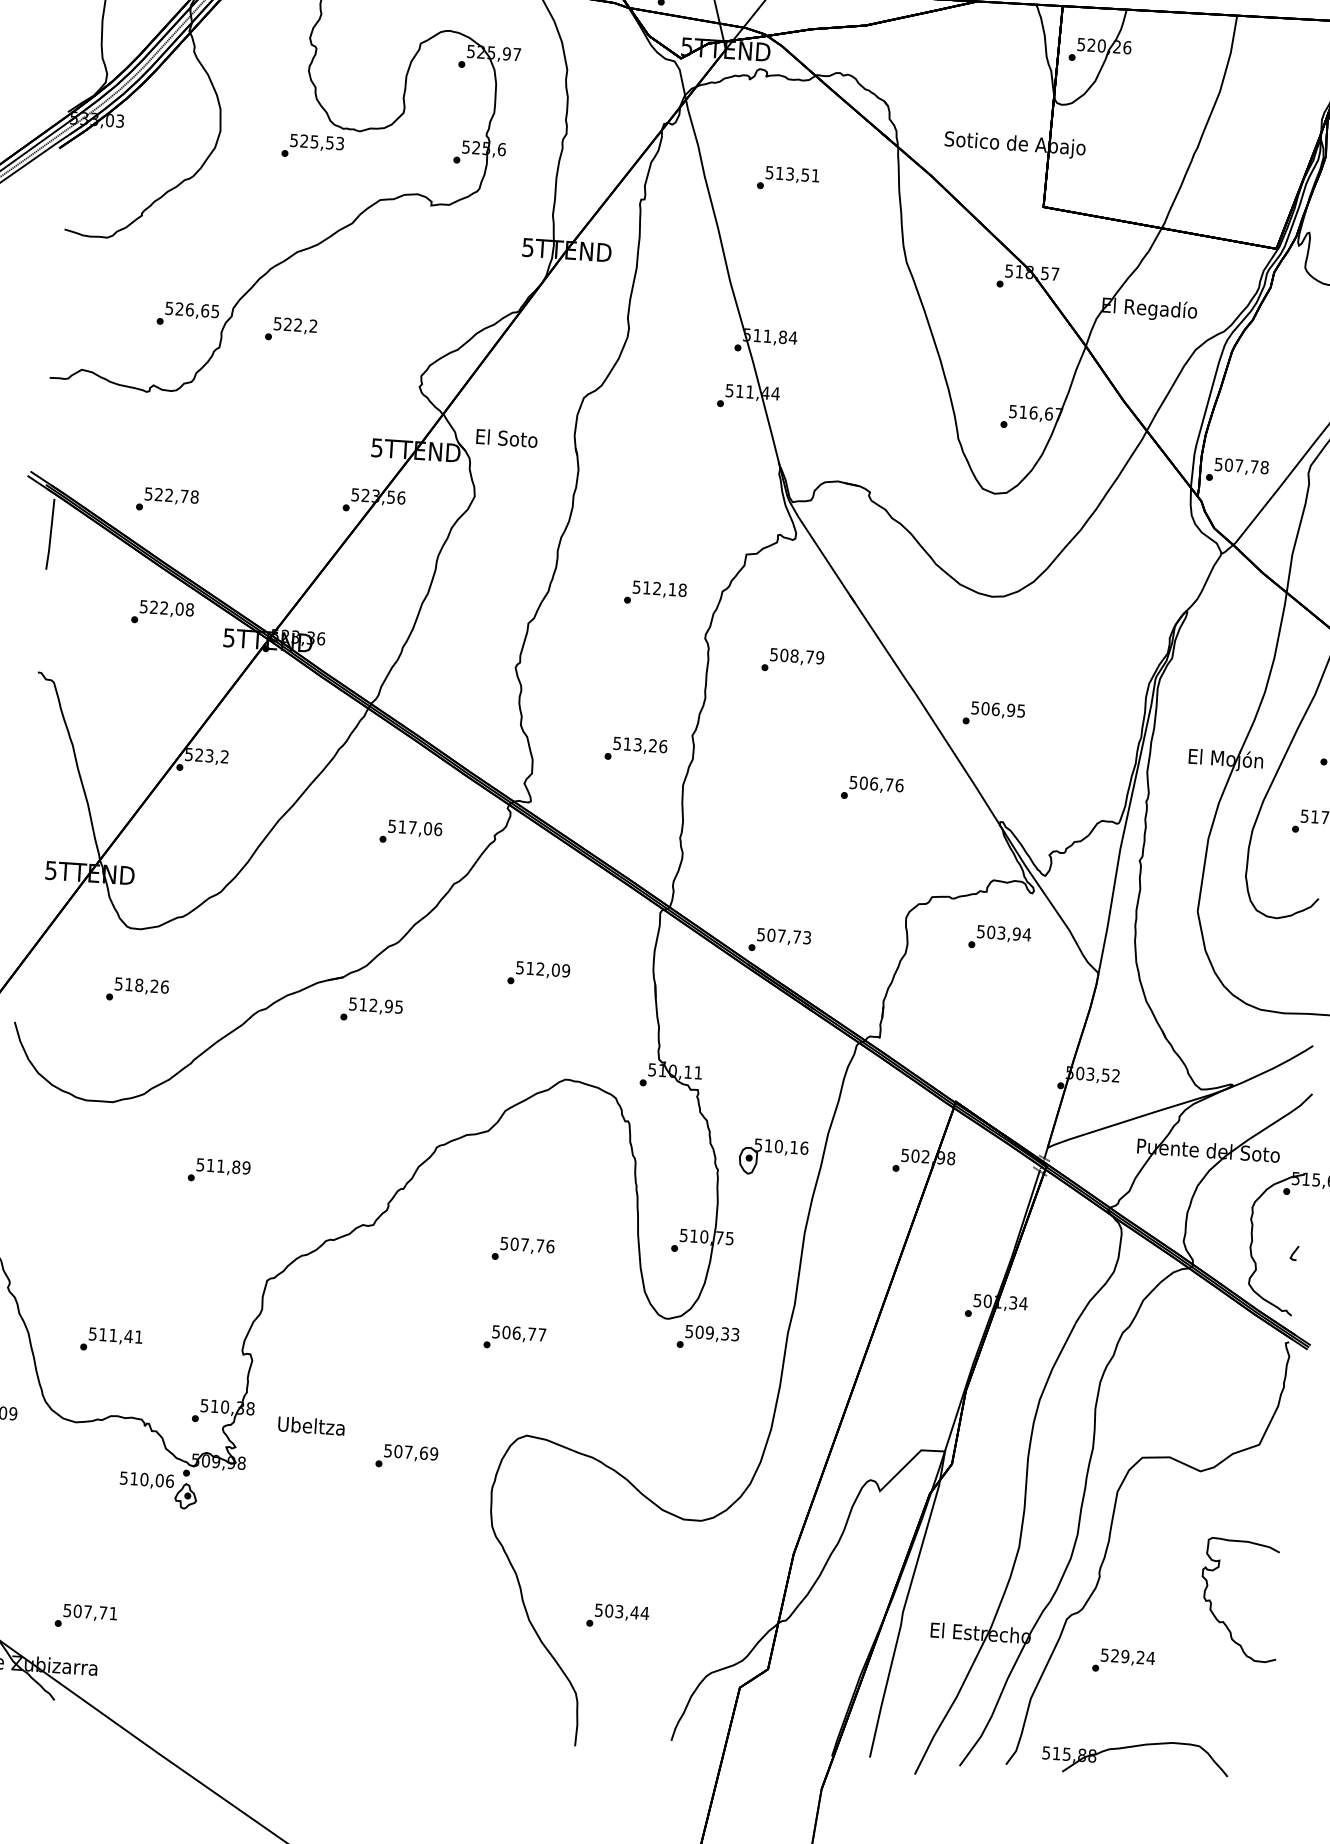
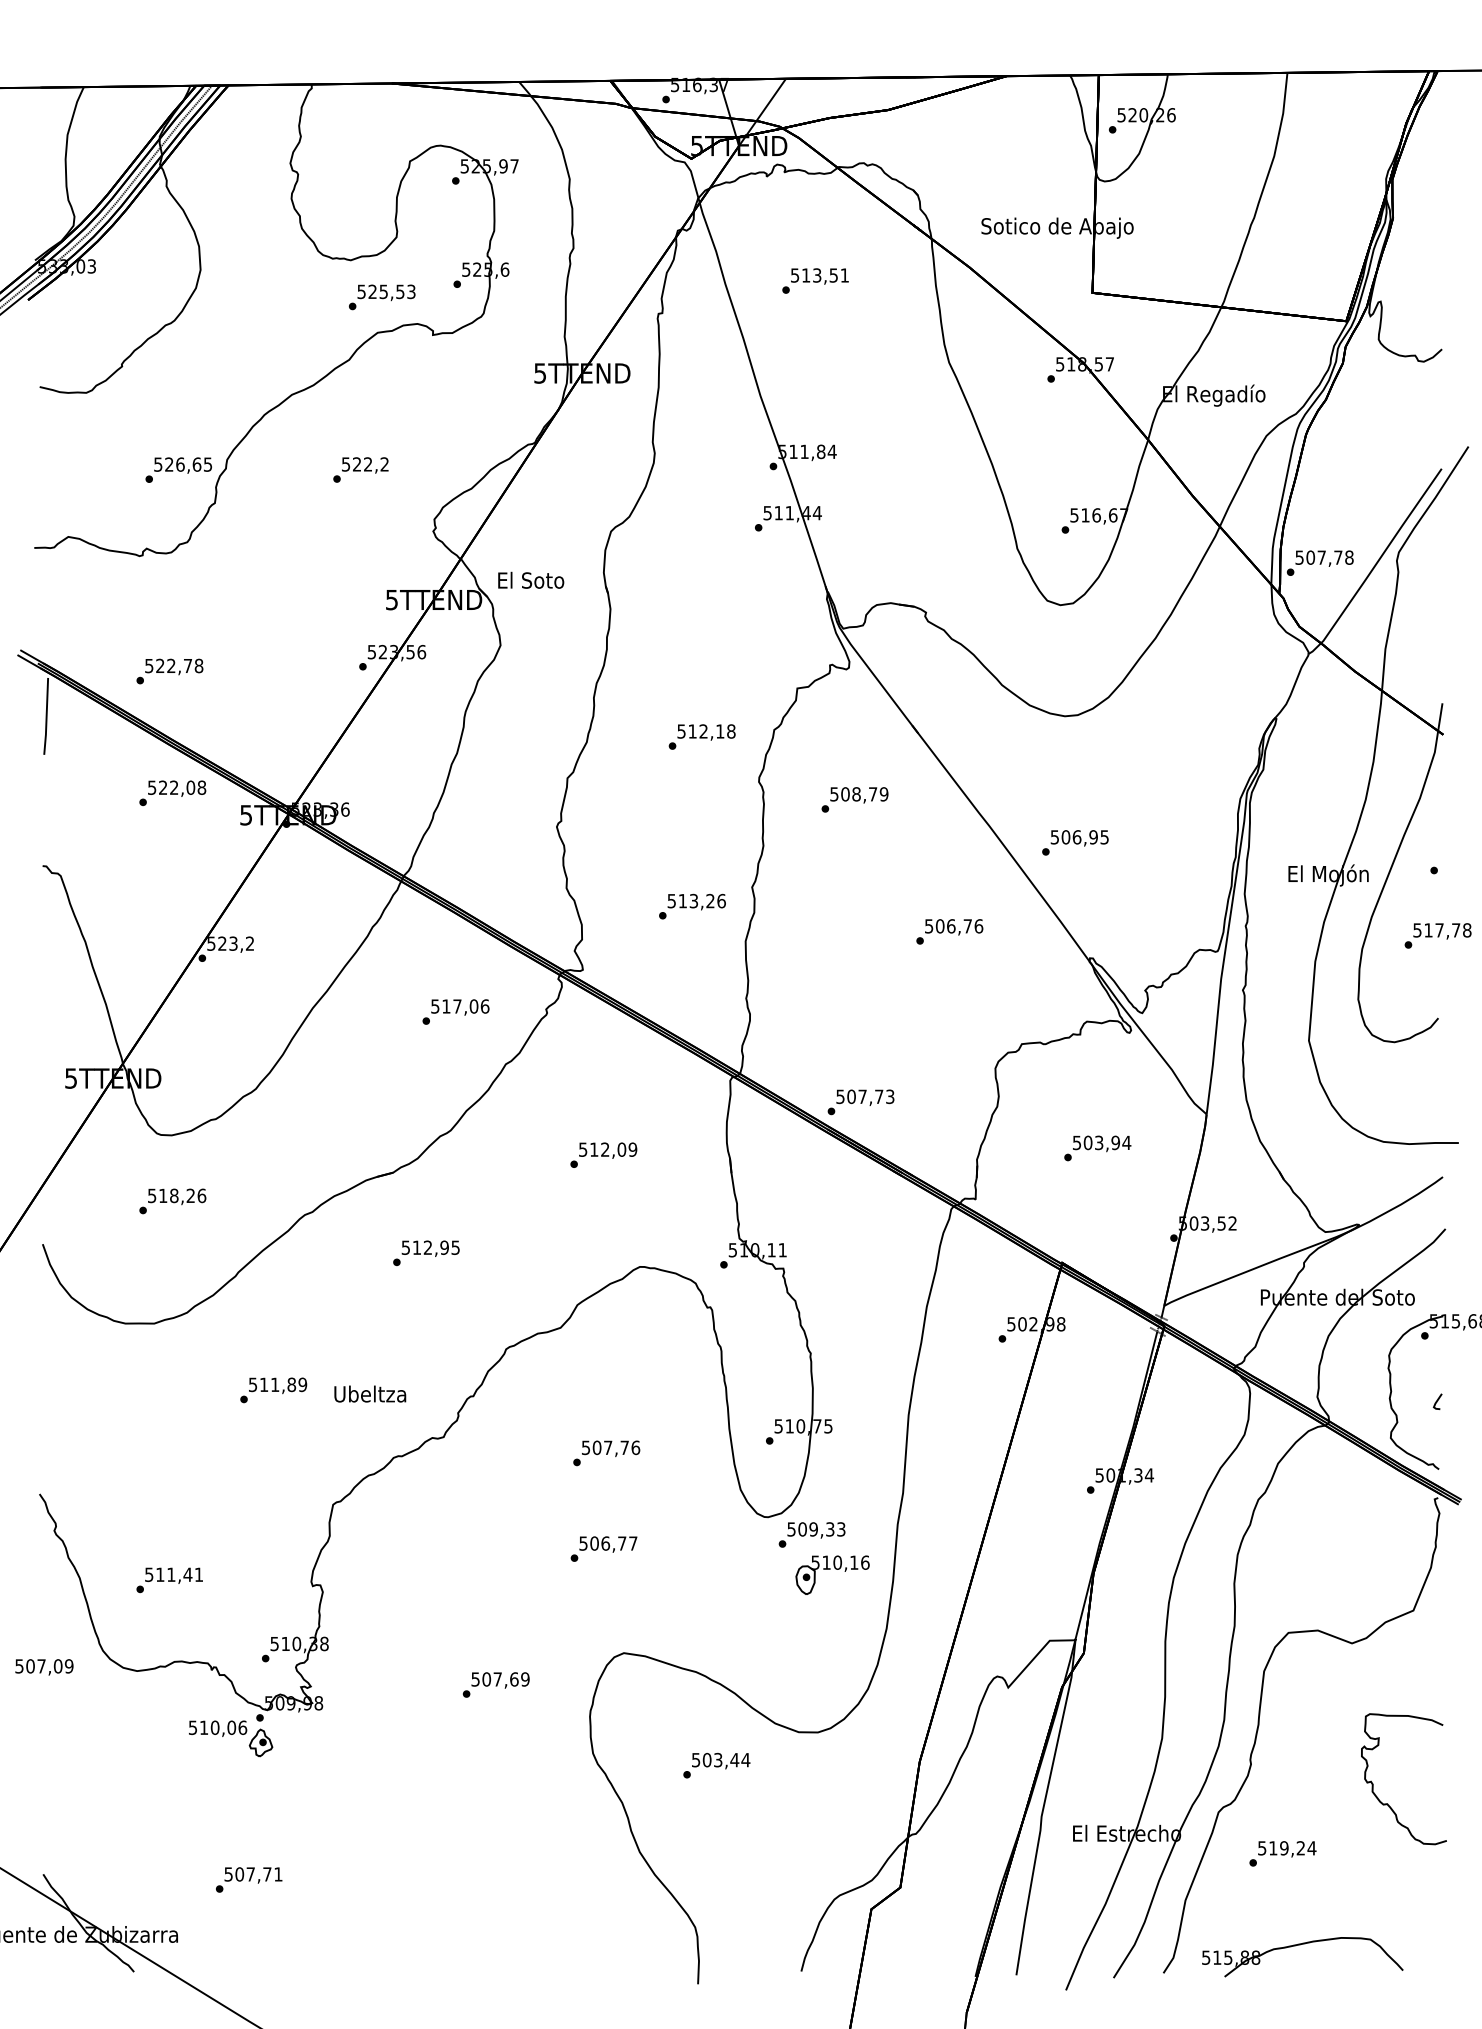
text: (313, 147) -> (382, 297), moved
text: (290, 329) -> (360, 469), moved
text: (999, 938) -> (1097, 1148), moved
text: (371, 1009) -> (426, 1252), moved
part: (773, 1157) -> (832, 1574), moved
text: (311, 1425) -> (370, 1393), moved
text: (86, 1616) -> (249, 1879), moved
text: (617, 1616) -> (716, 1765), moved
text: (1115, 1656) -> (1273, 1848), 529,24 -> 519,24

